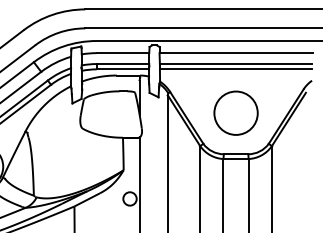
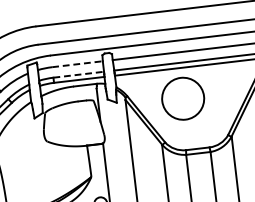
line: (123, 53) -> (78, 64), solid -> dashed
line: (123, 64) -> (79, 75), solid -> dashed
circle: (235, 112) -> (182, 98), moved

